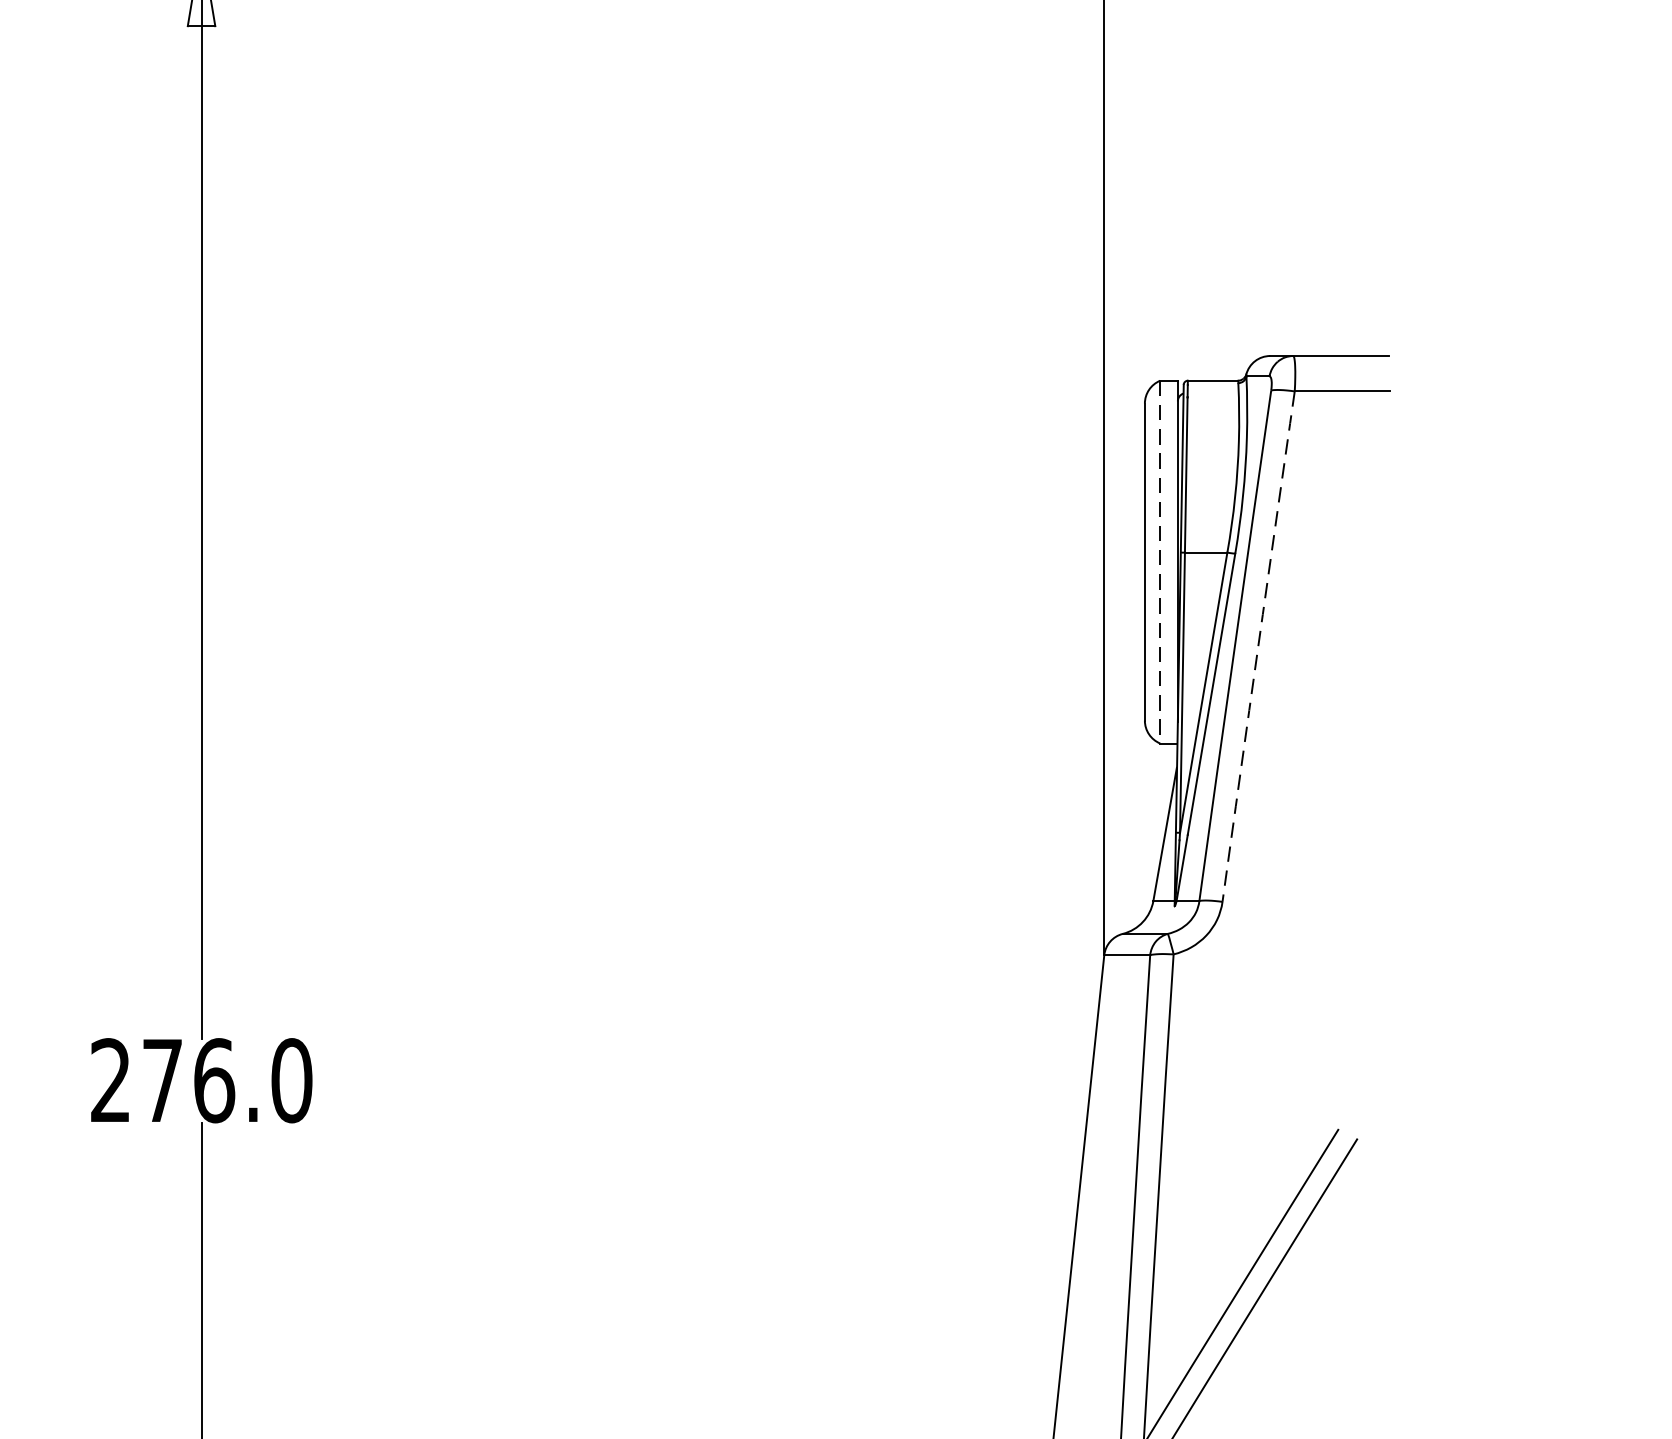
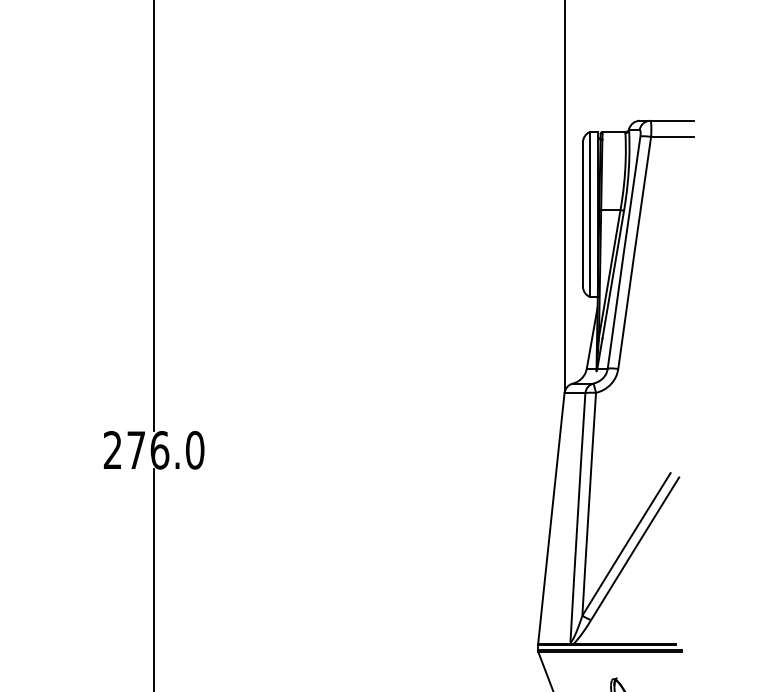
line: (1159, 564) -> (589, 215), dashed -> solid
arc: (1258, 645) -> (634, 252), dashed -> solid

